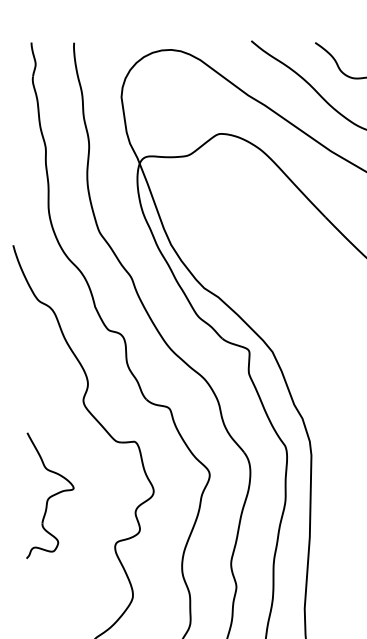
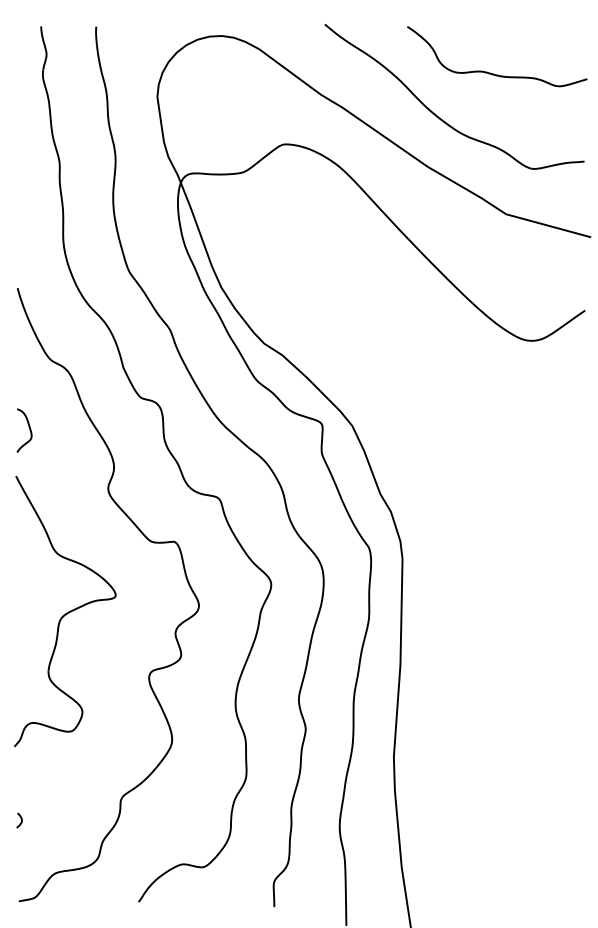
curve: (21, 353) -> (28, 427), added
part: (50, 495) -> (65, 611), size x1.67

